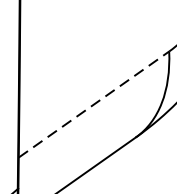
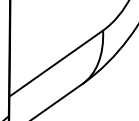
line: (94, 104) -> (56, 63), dashed -> solid

